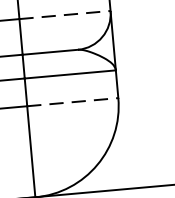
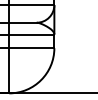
line: (64, 15) -> (31, 5), dashed -> solid
line: (72, 102) -> (31, 48), dashed -> solid

